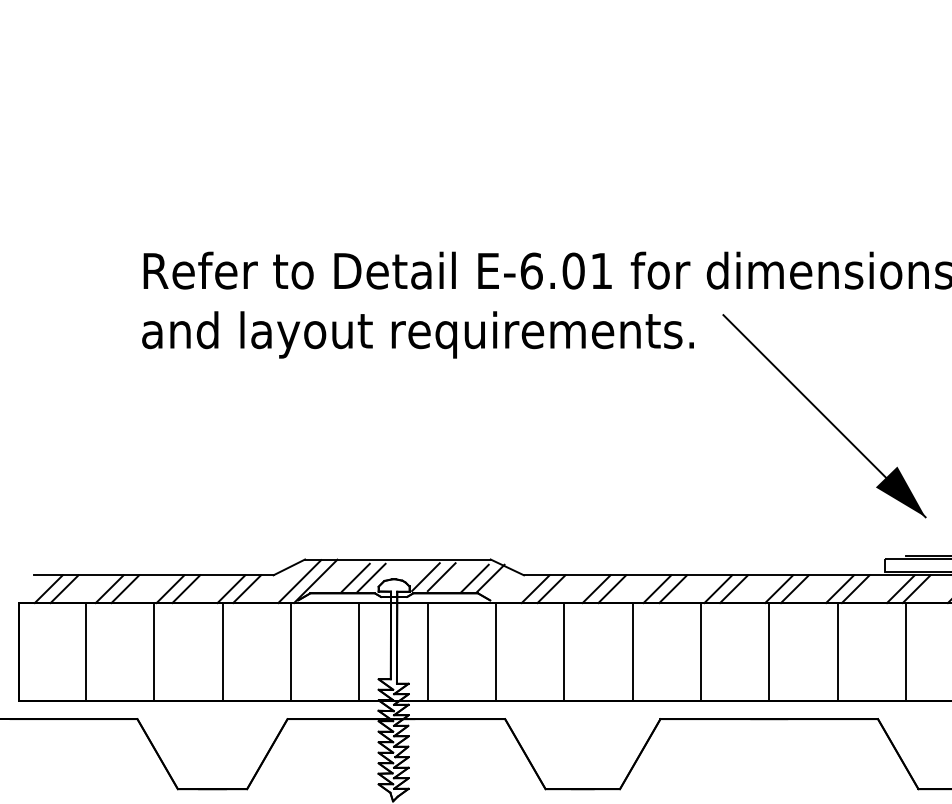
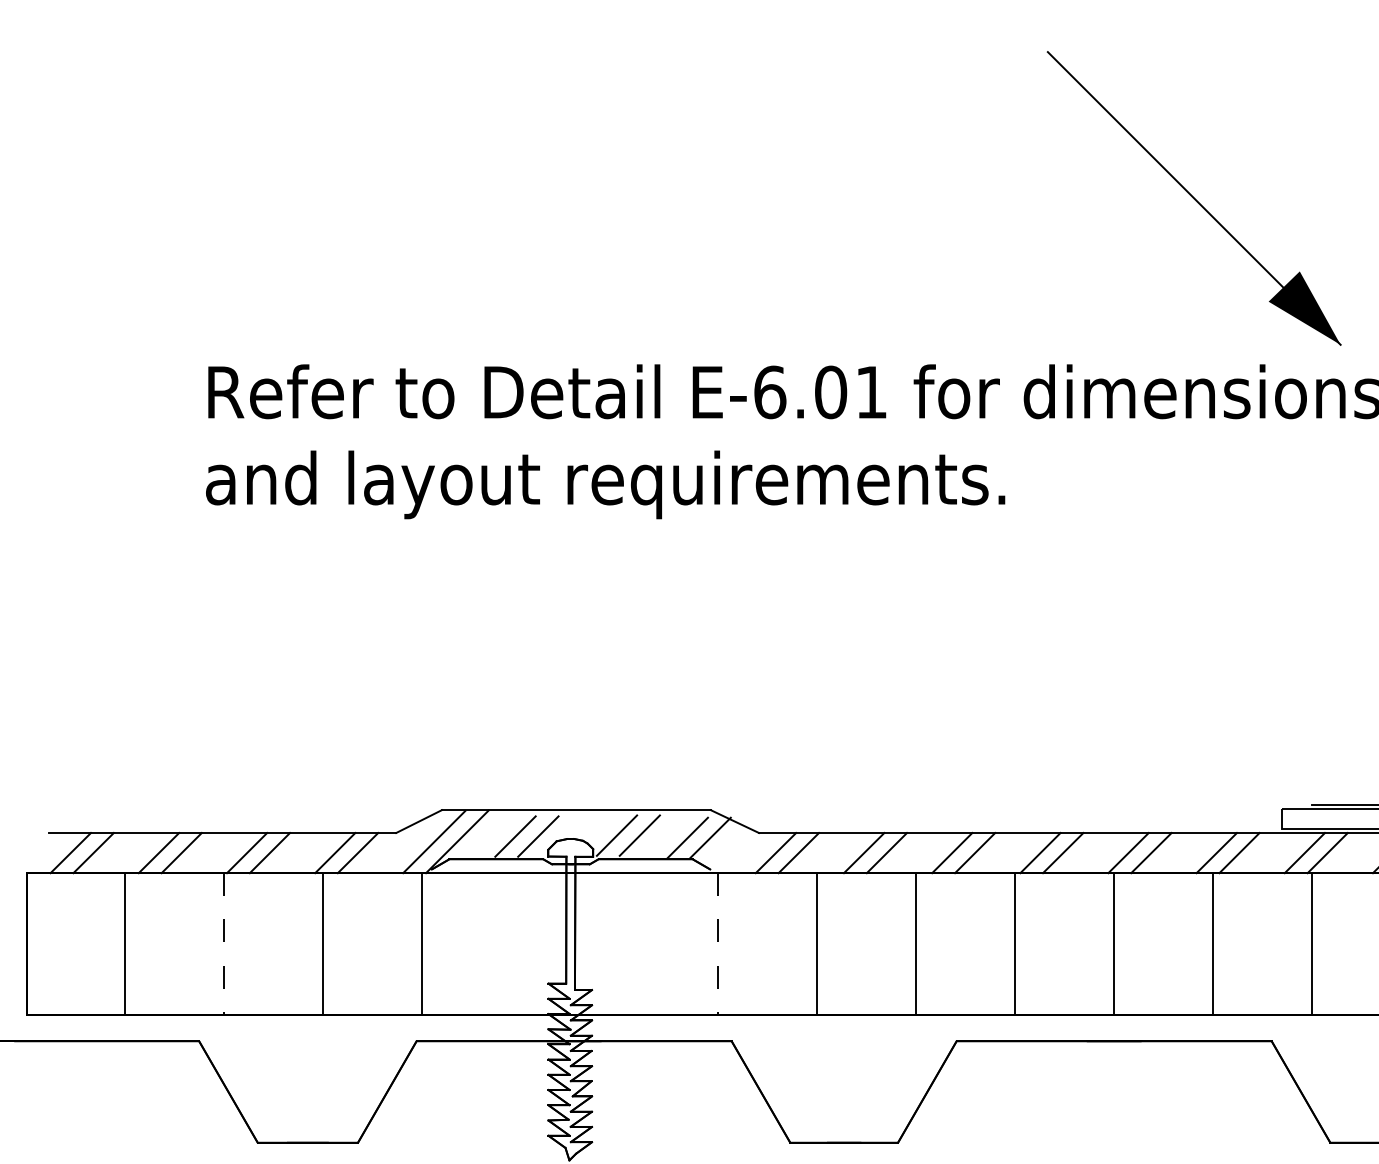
part: (824, 416) -> (1194, 198), moved
line: (154, 652) -> (223, 944), solid -> dashed
line: (359, 652) -> (520, 944), removed
line: (427, 652) -> (619, 944), removed
line: (495, 652) -> (717, 944), solid -> dashed

